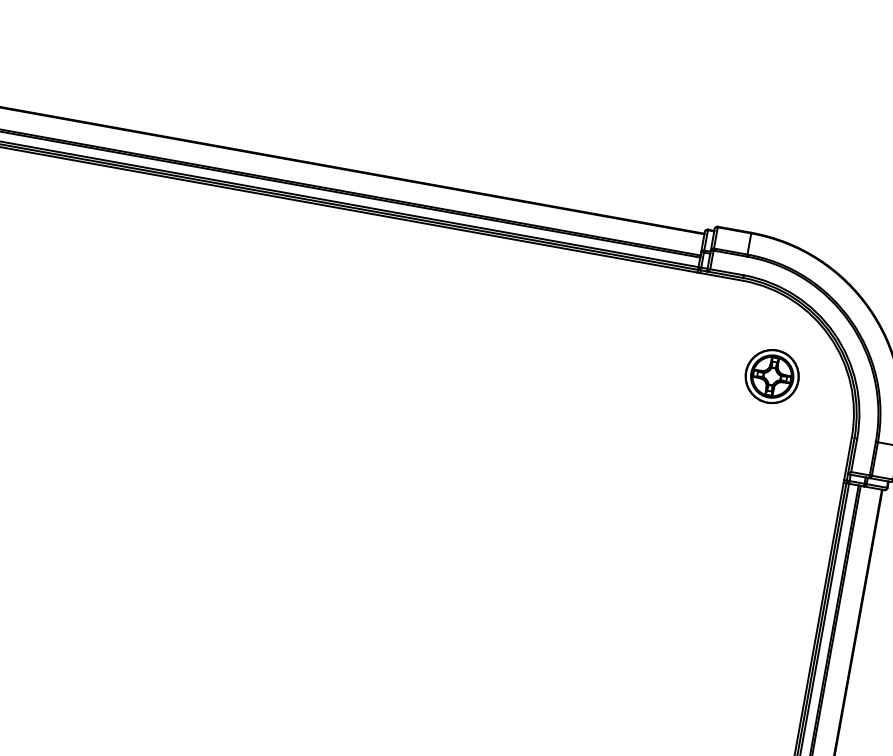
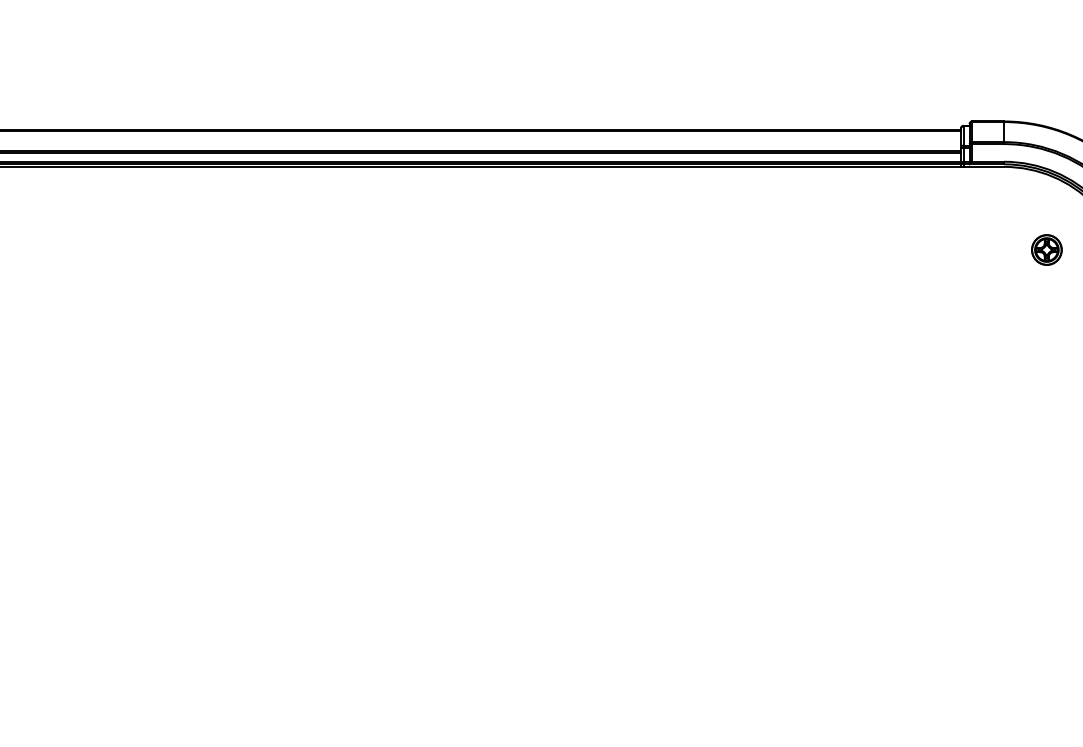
part: (771, 375) -> (1046, 249), size x0.6

